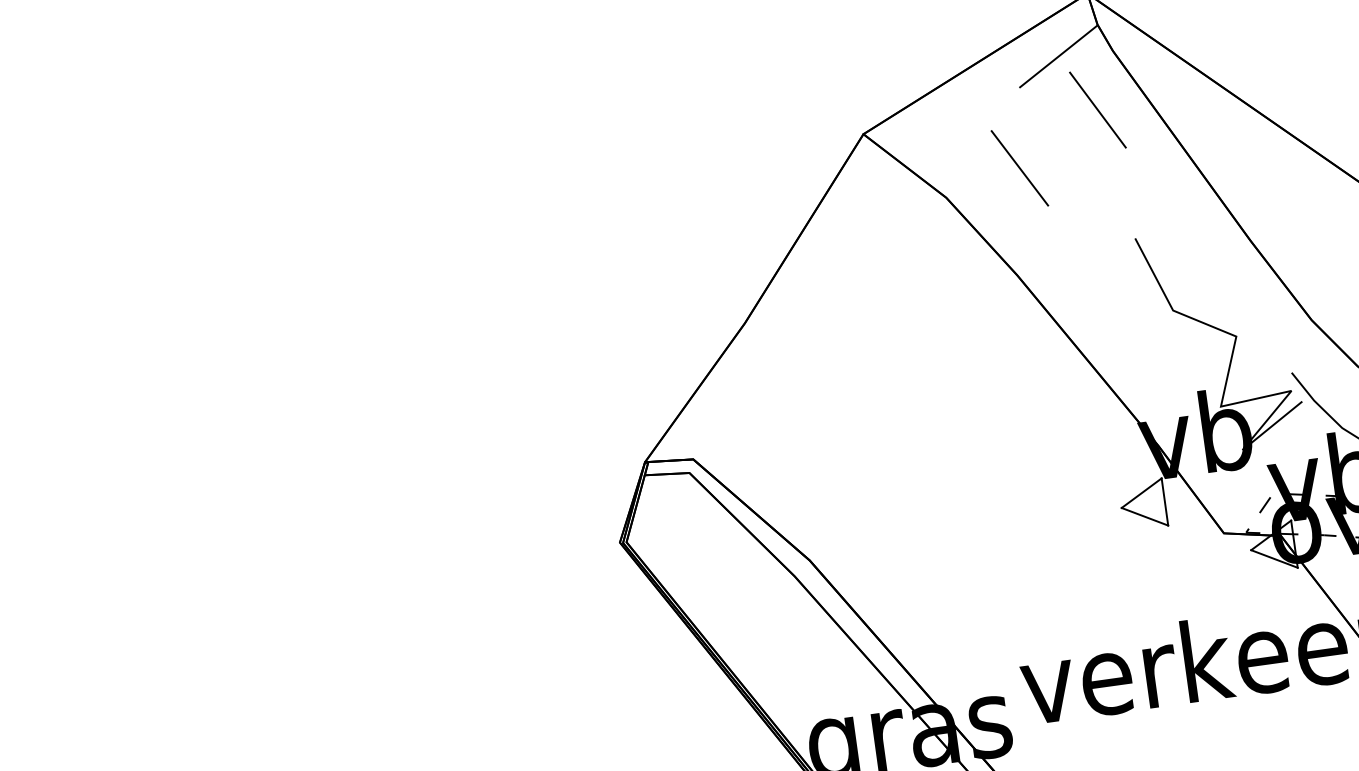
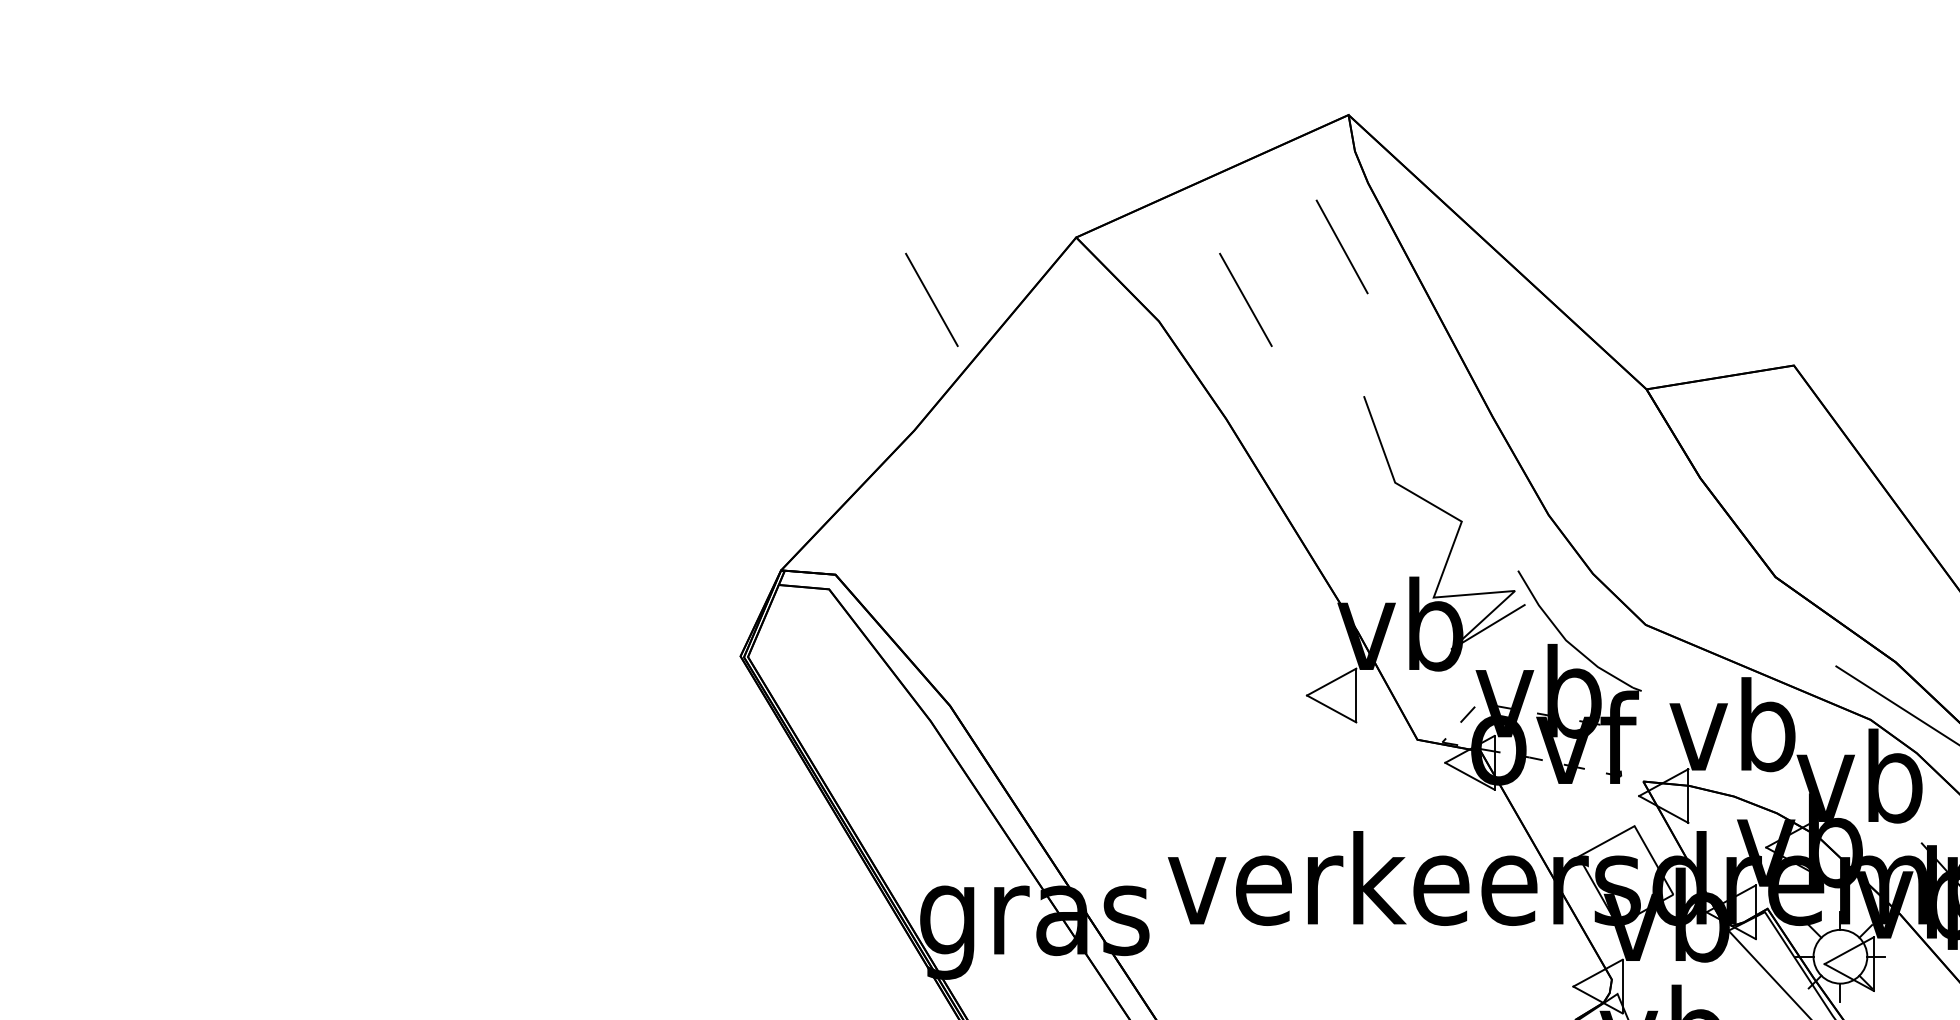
line: (1058, 56) -> (1306, 180), removed
line: (744, 206) -> (931, 299), added

